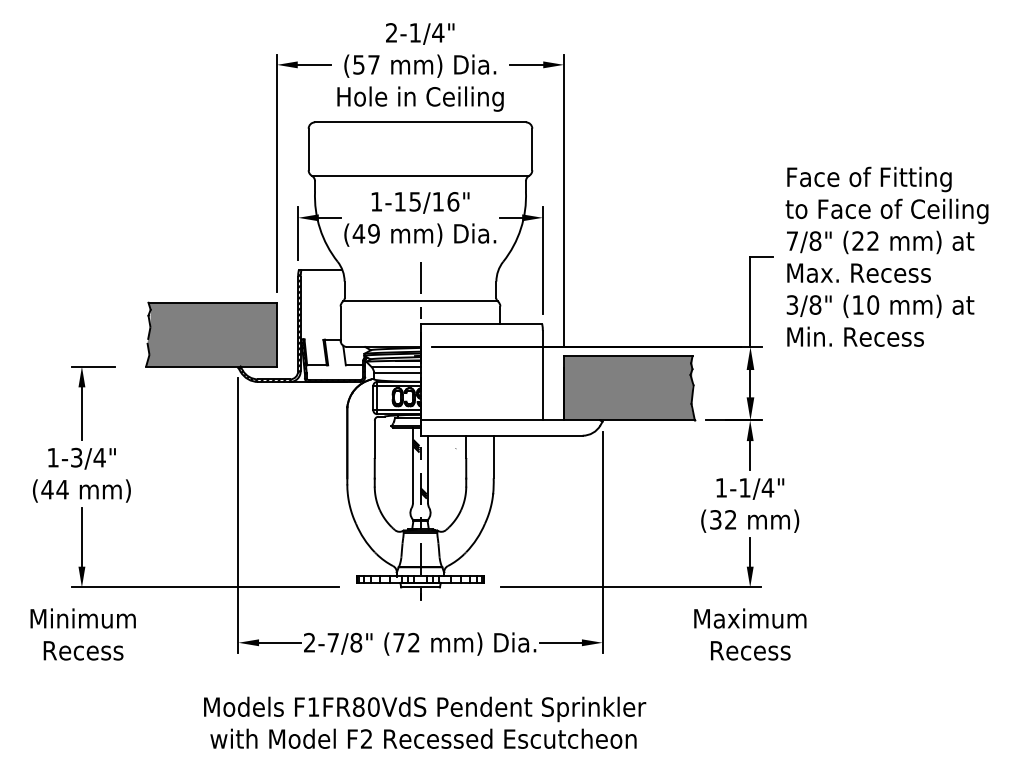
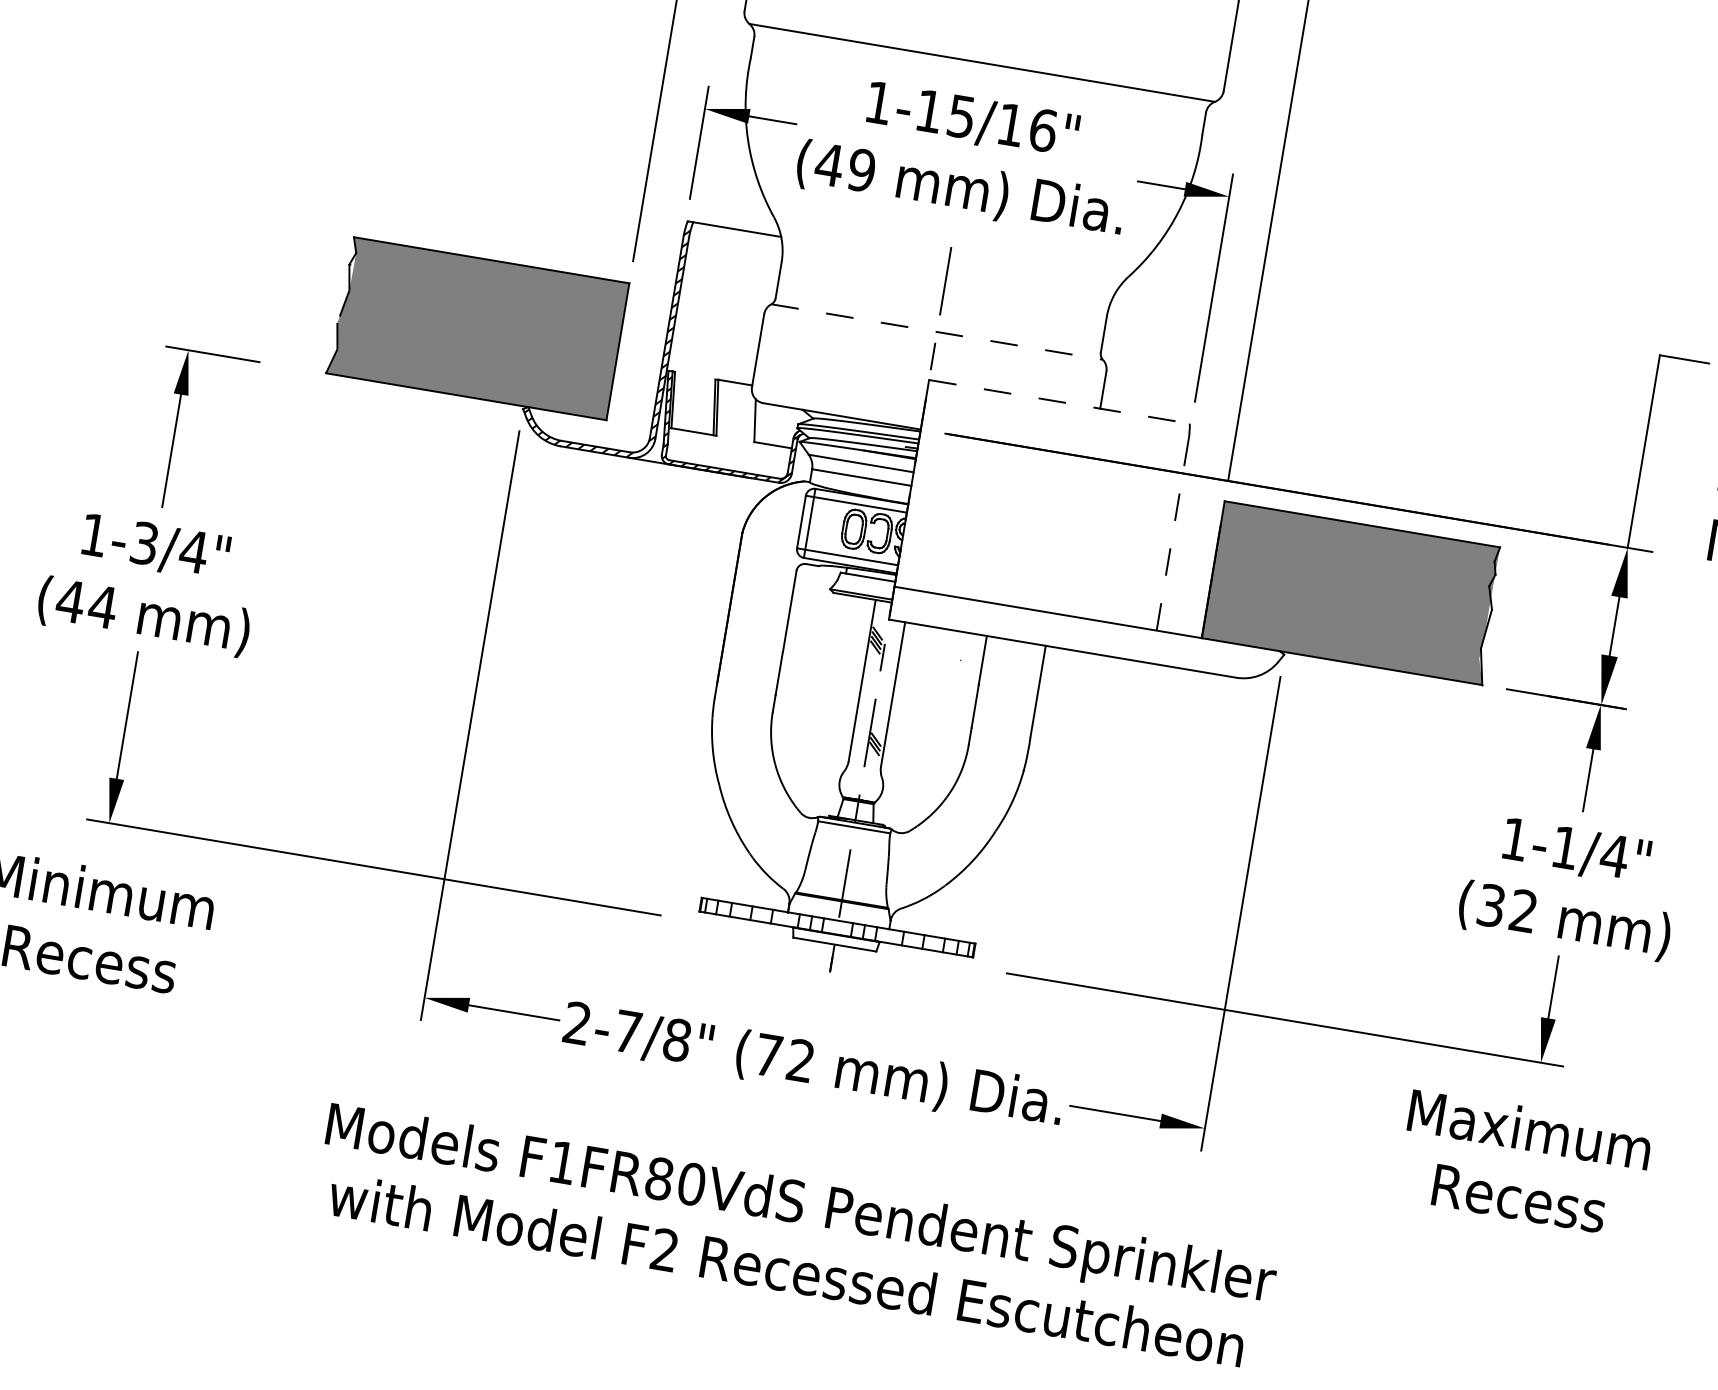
line: (421, 301) -> (939, 332), solid -> dashed
line: (481, 323) -> (1059, 401), solid -> dashed
line: (542, 375) -> (1171, 534), solid -> dashed

